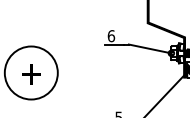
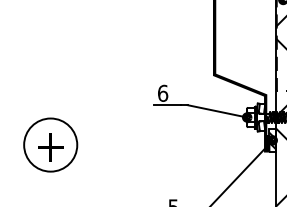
circle: (31, 72) -> (50, 144), size x0.71

